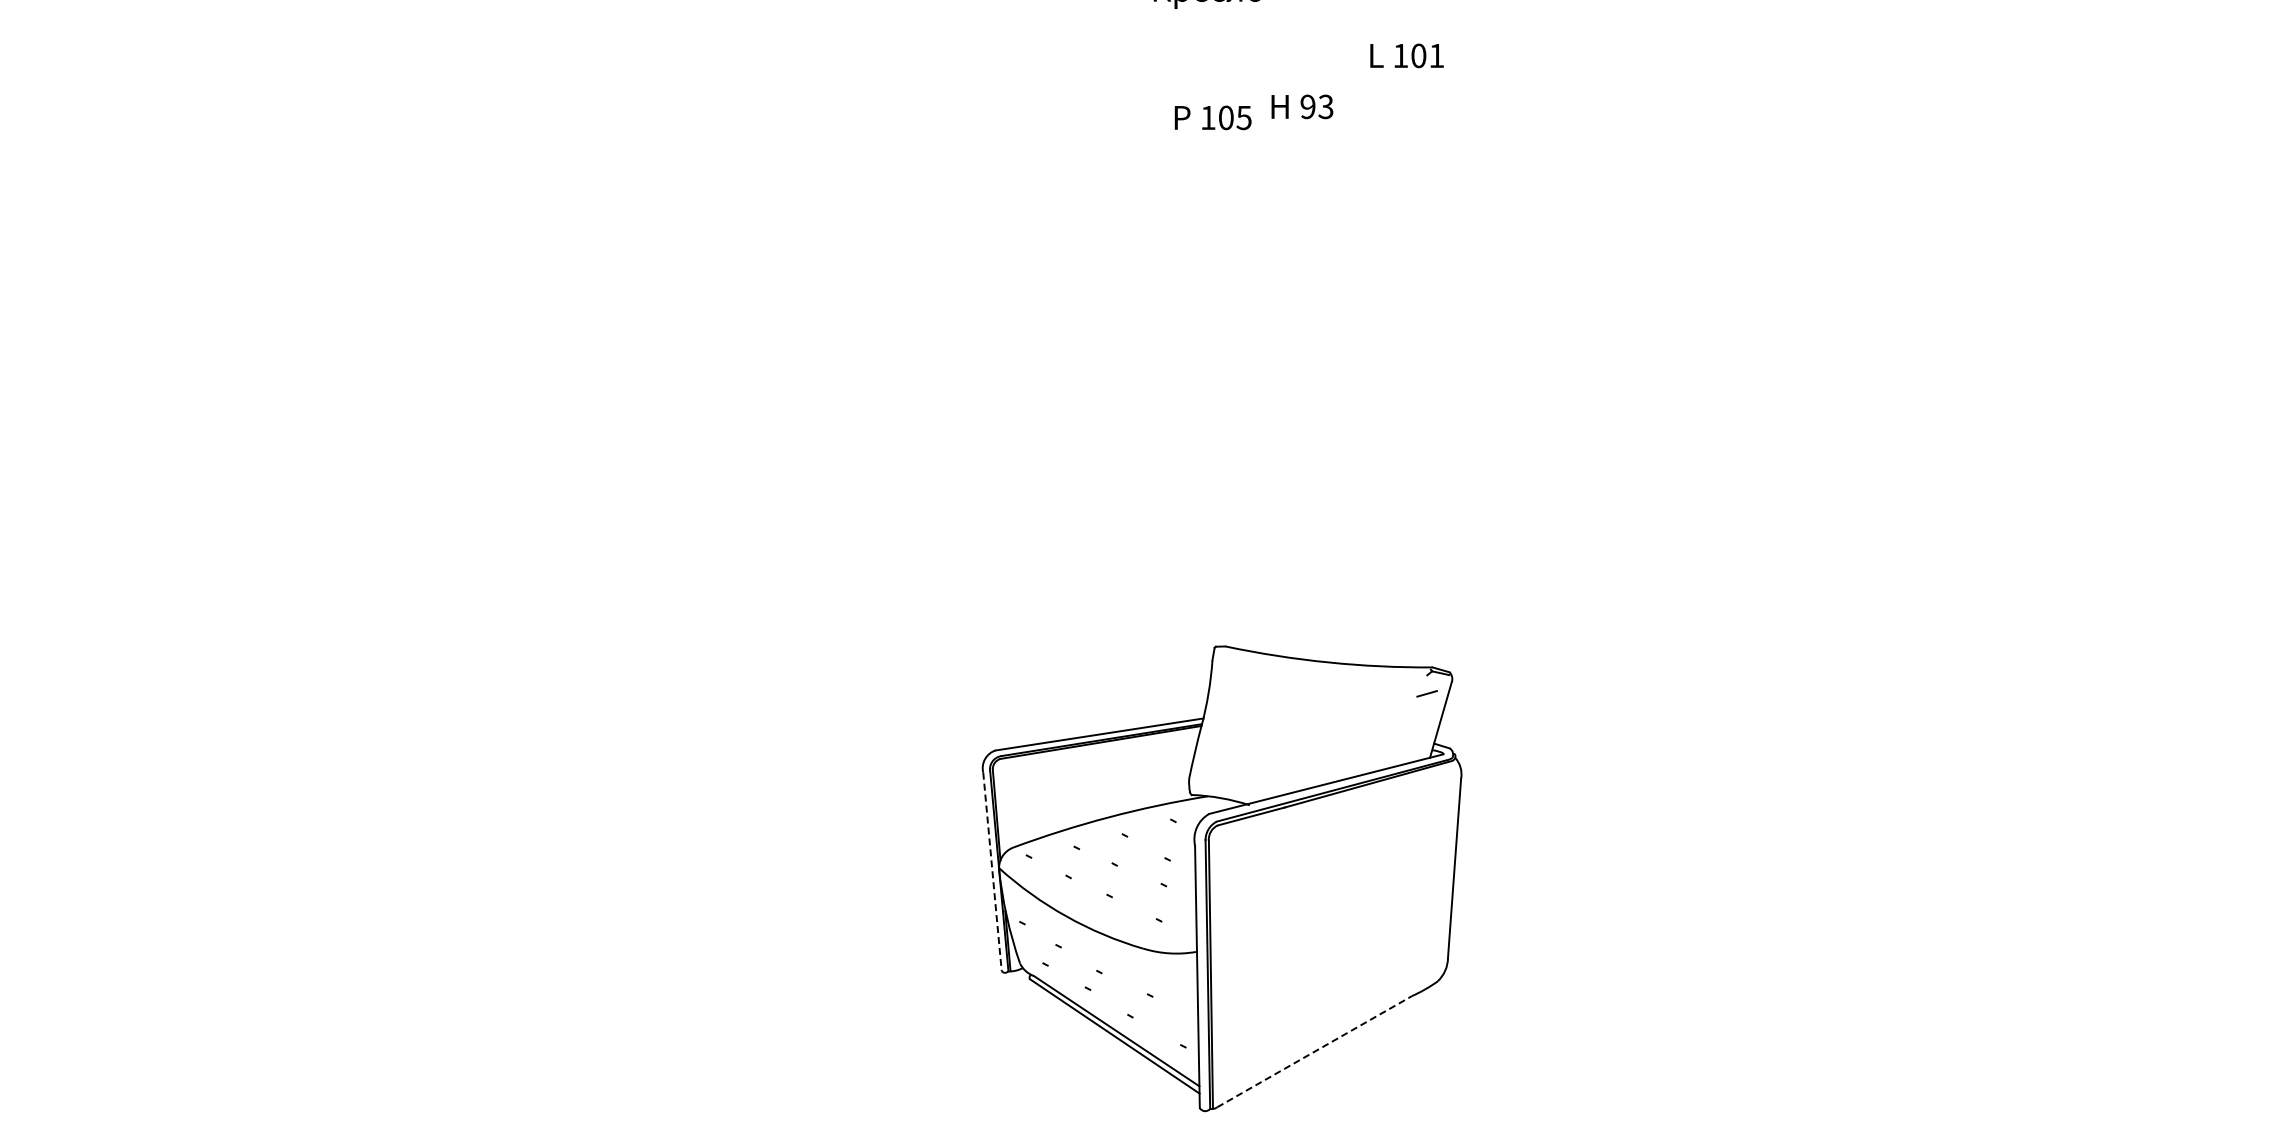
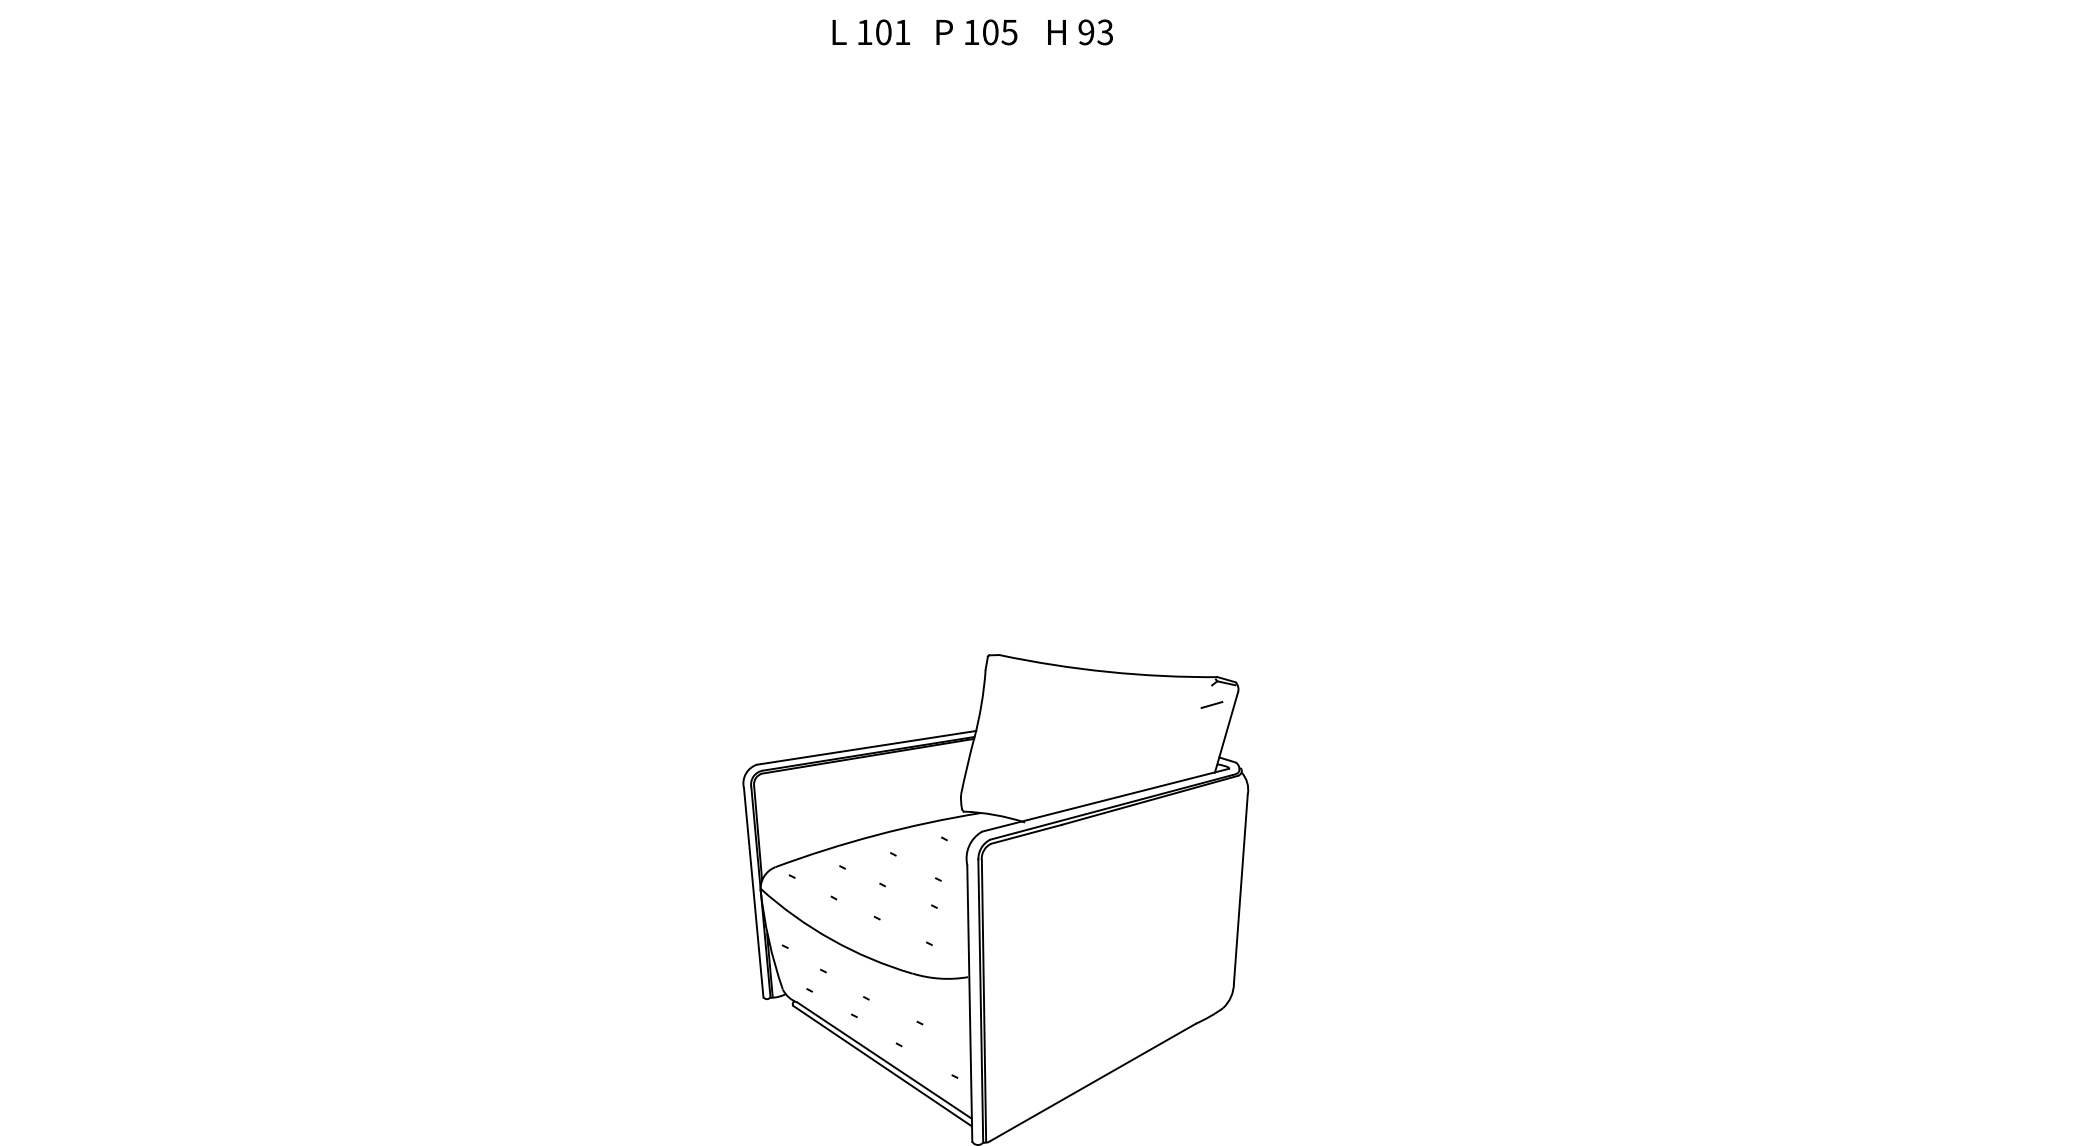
text: (1406, 55) -> (870, 31), moved
text: (1302, 106) -> (1080, 31), moved
text: (1212, 117) -> (976, 31), moved
line: (992, 871) -> (753, 892), dashed -> solid
line: (1314, 1051) -> (1093, 1082), dashed -> solid

